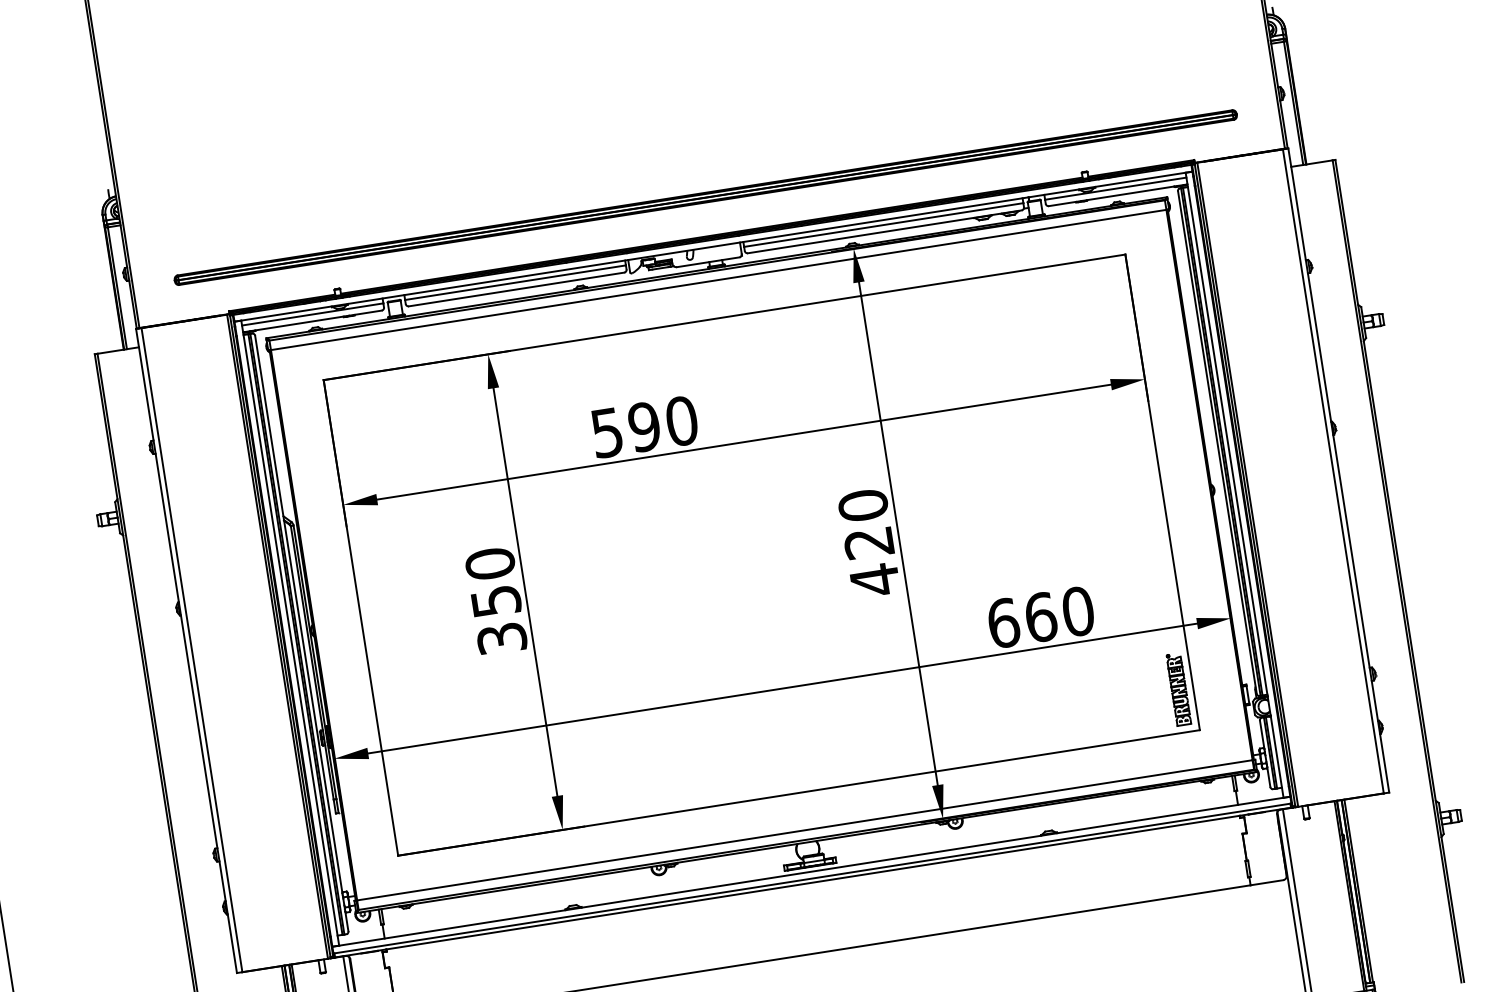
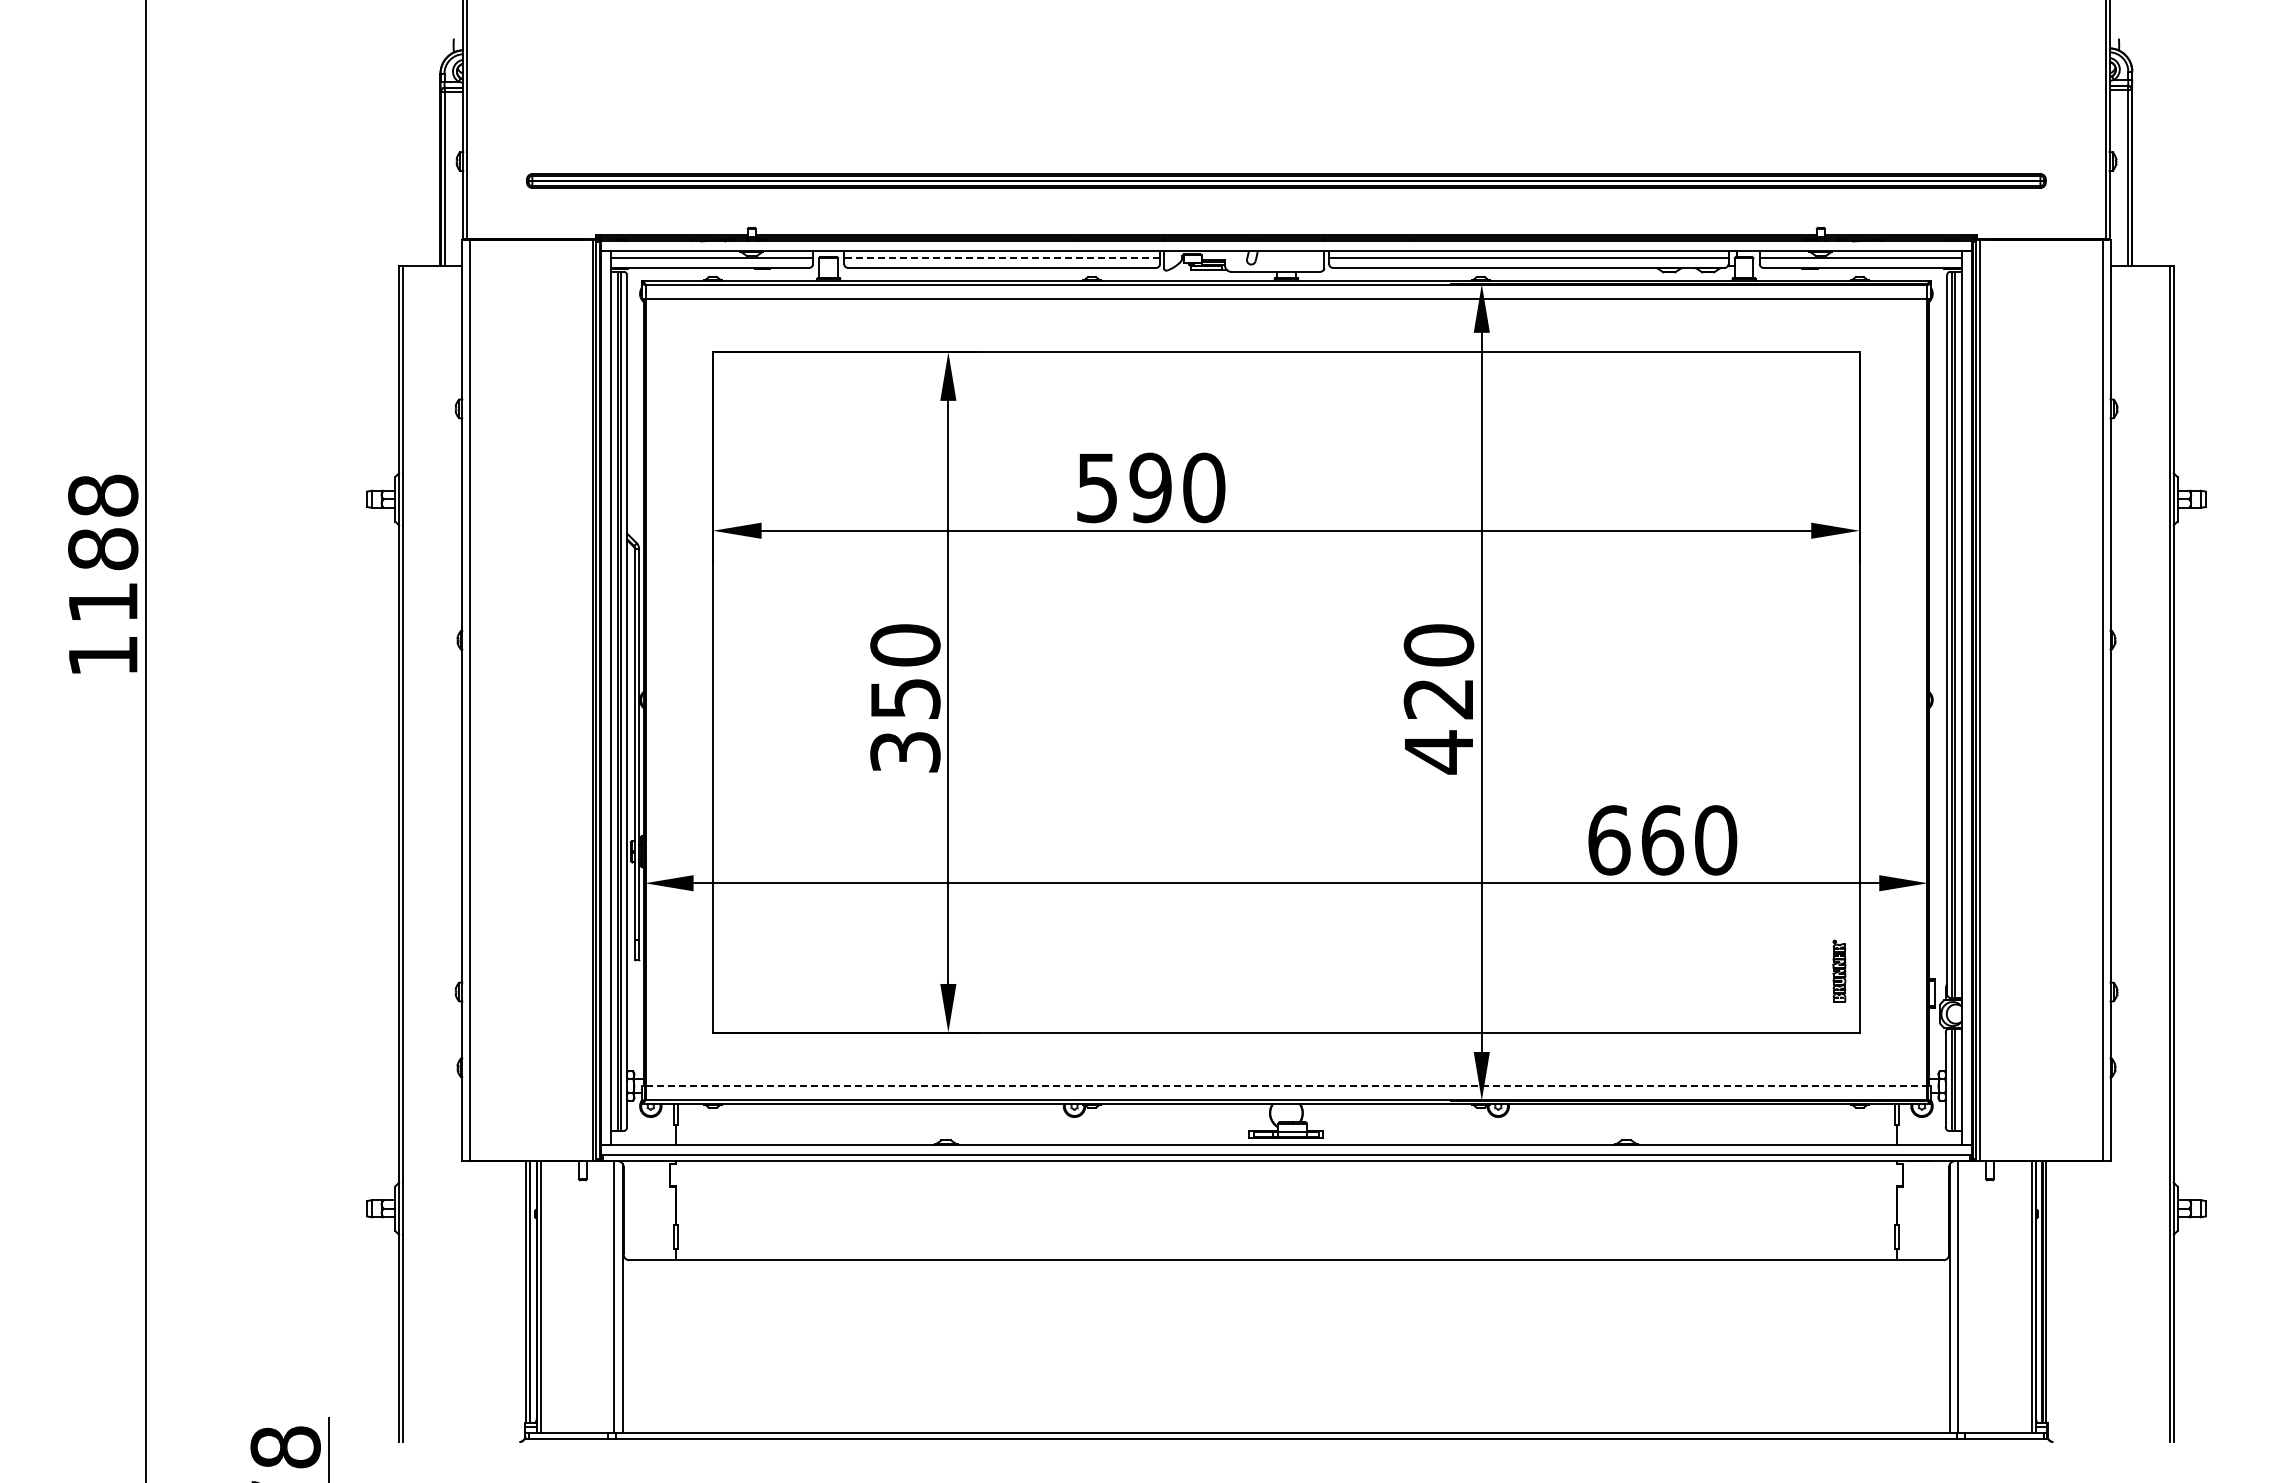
line: (515, 282) -> (1002, 258), solid -> dashed
part: (1178, 688) -> (1839, 970), size x0.6
line: (804, 830) -> (1286, 1086), solid -> dashed

